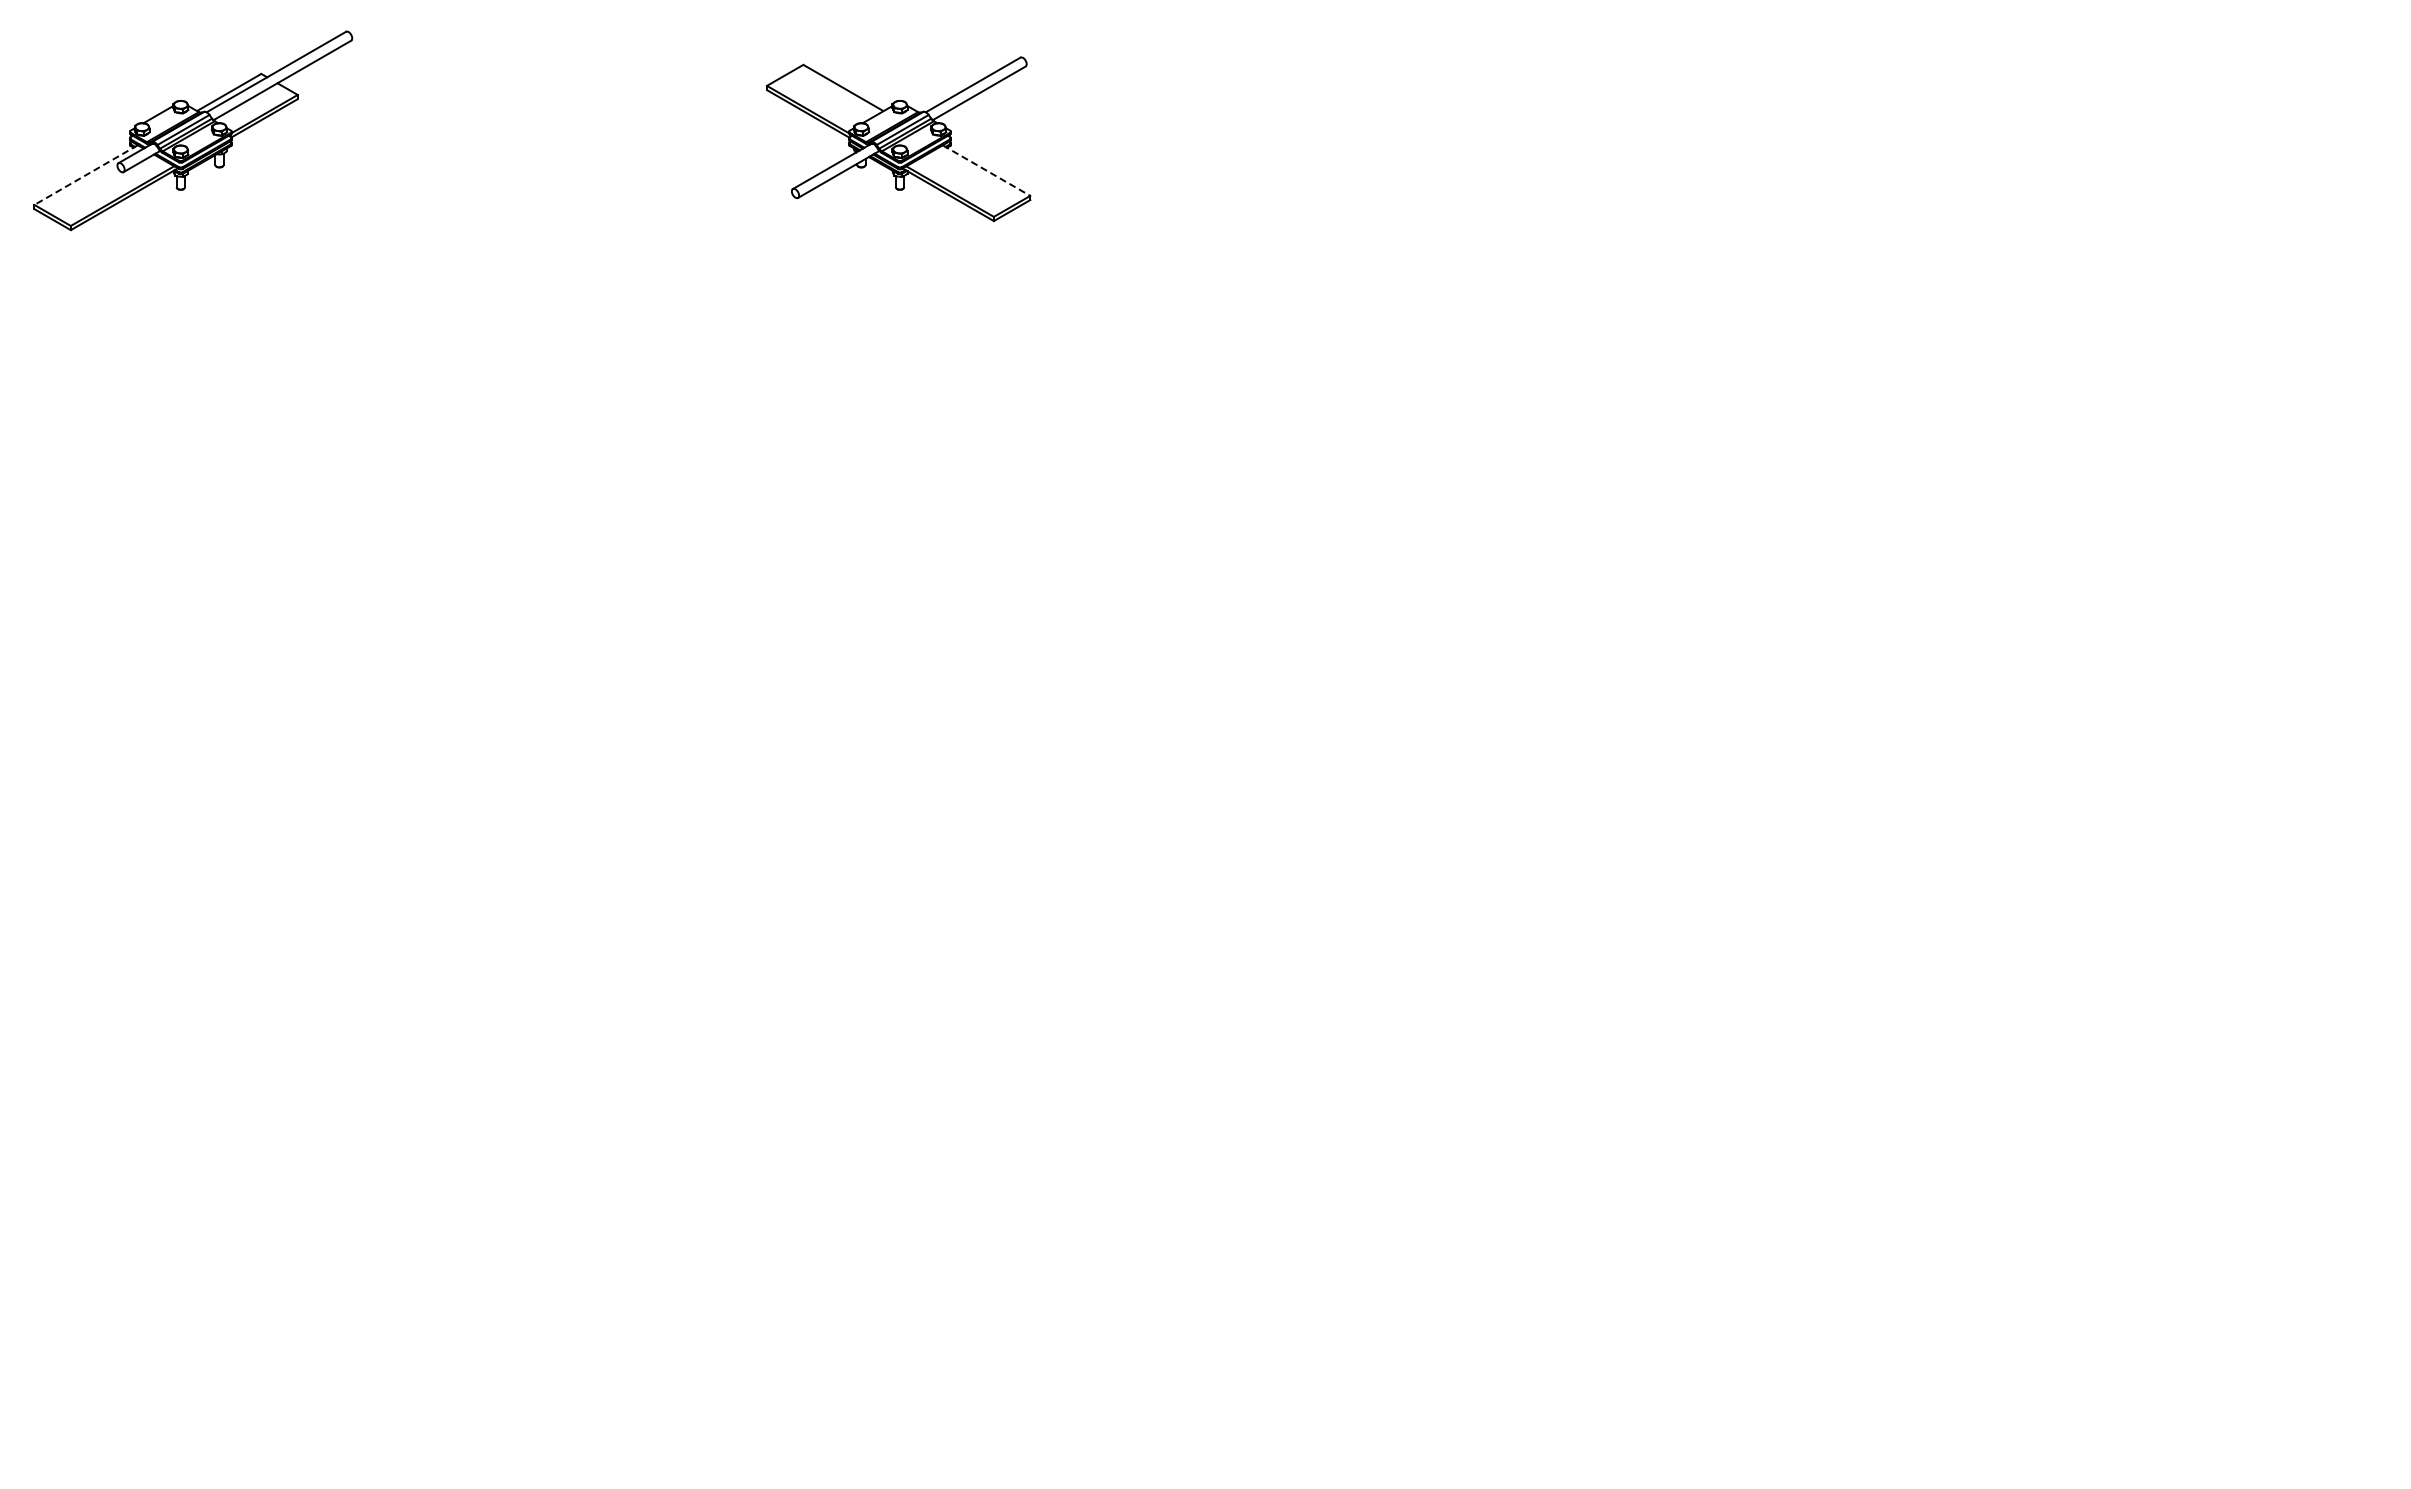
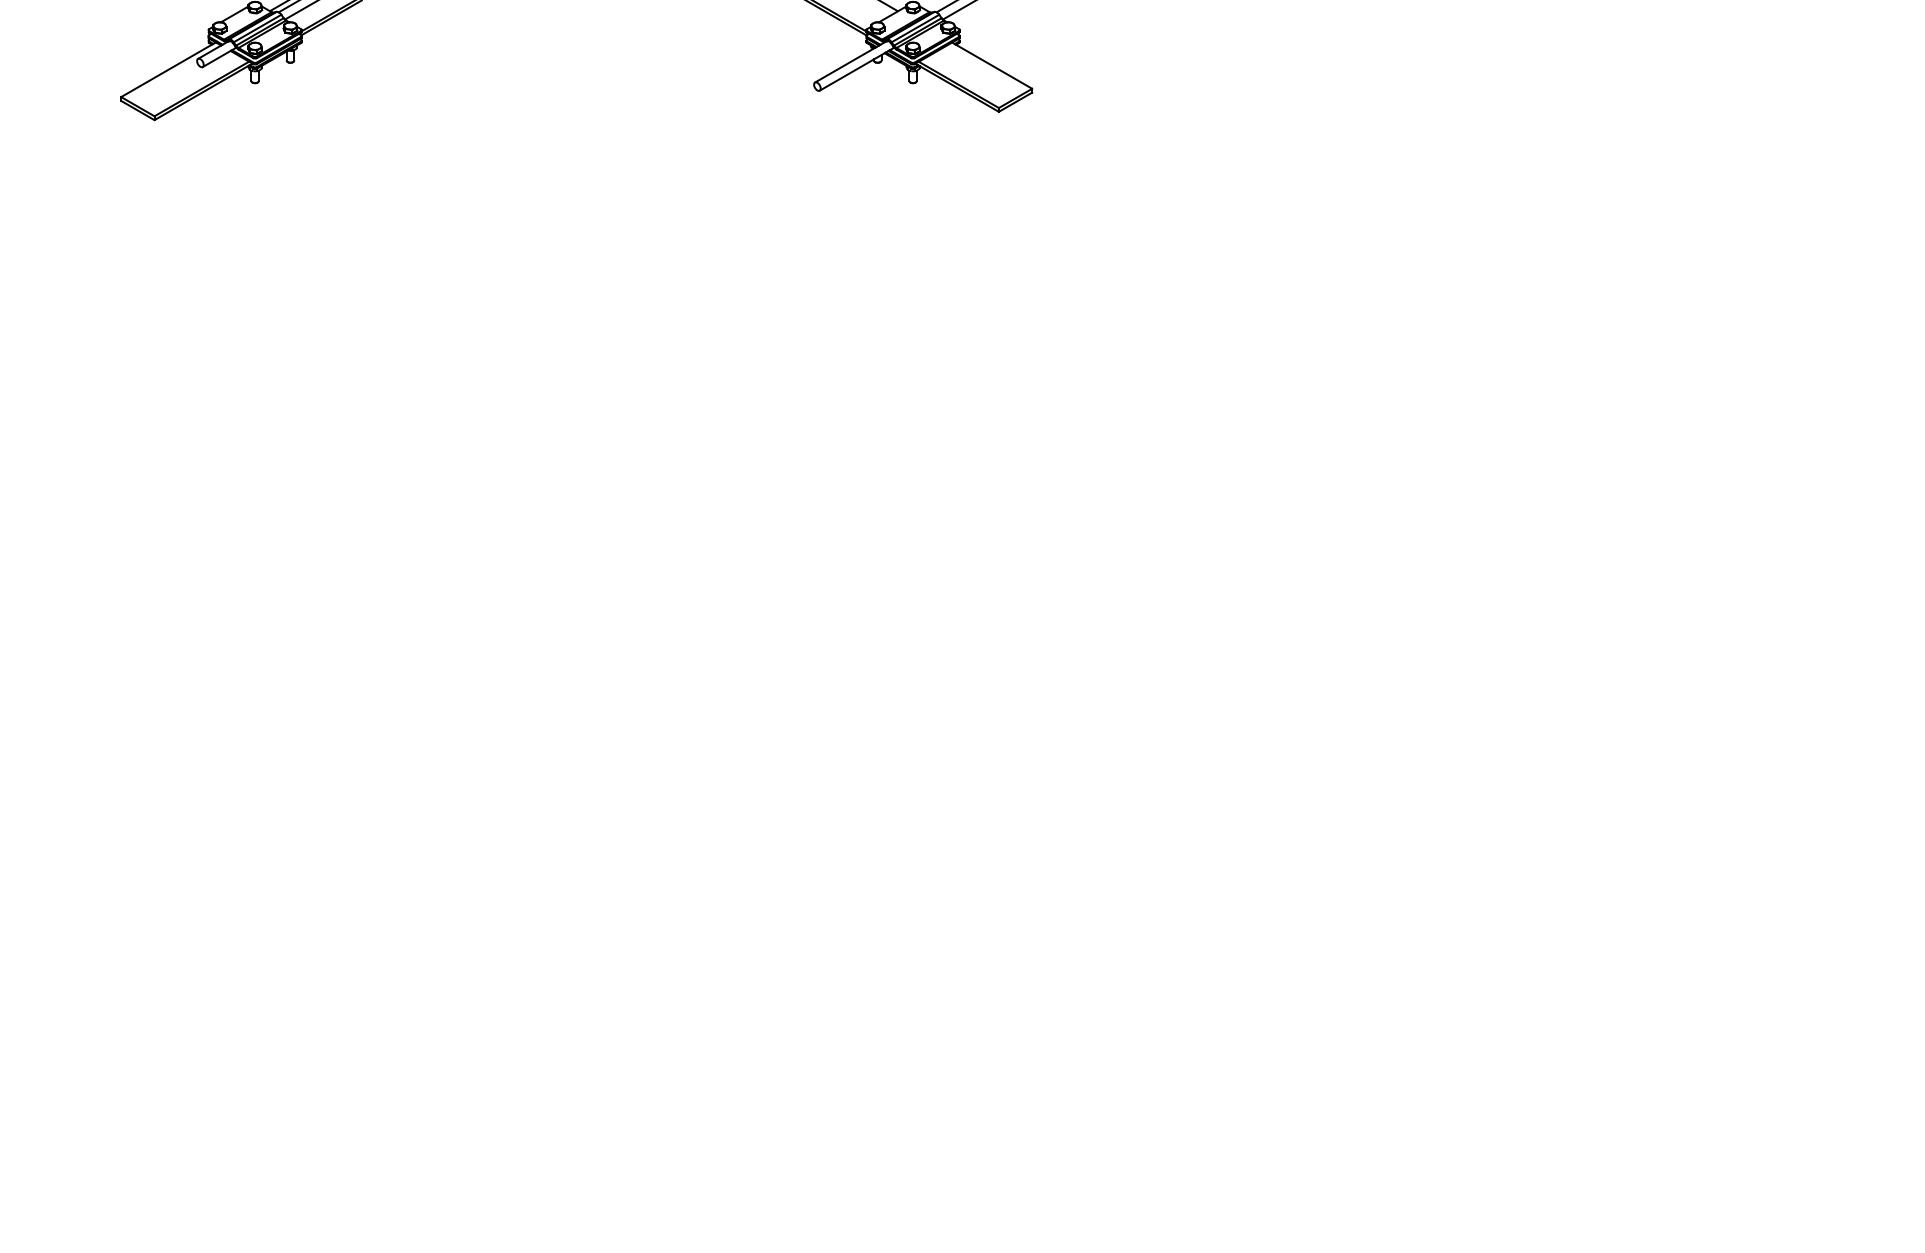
line: (986, 170) -> (992, 65), dashed -> solid
line: (86, 175) -> (168, 70), dashed -> solid

